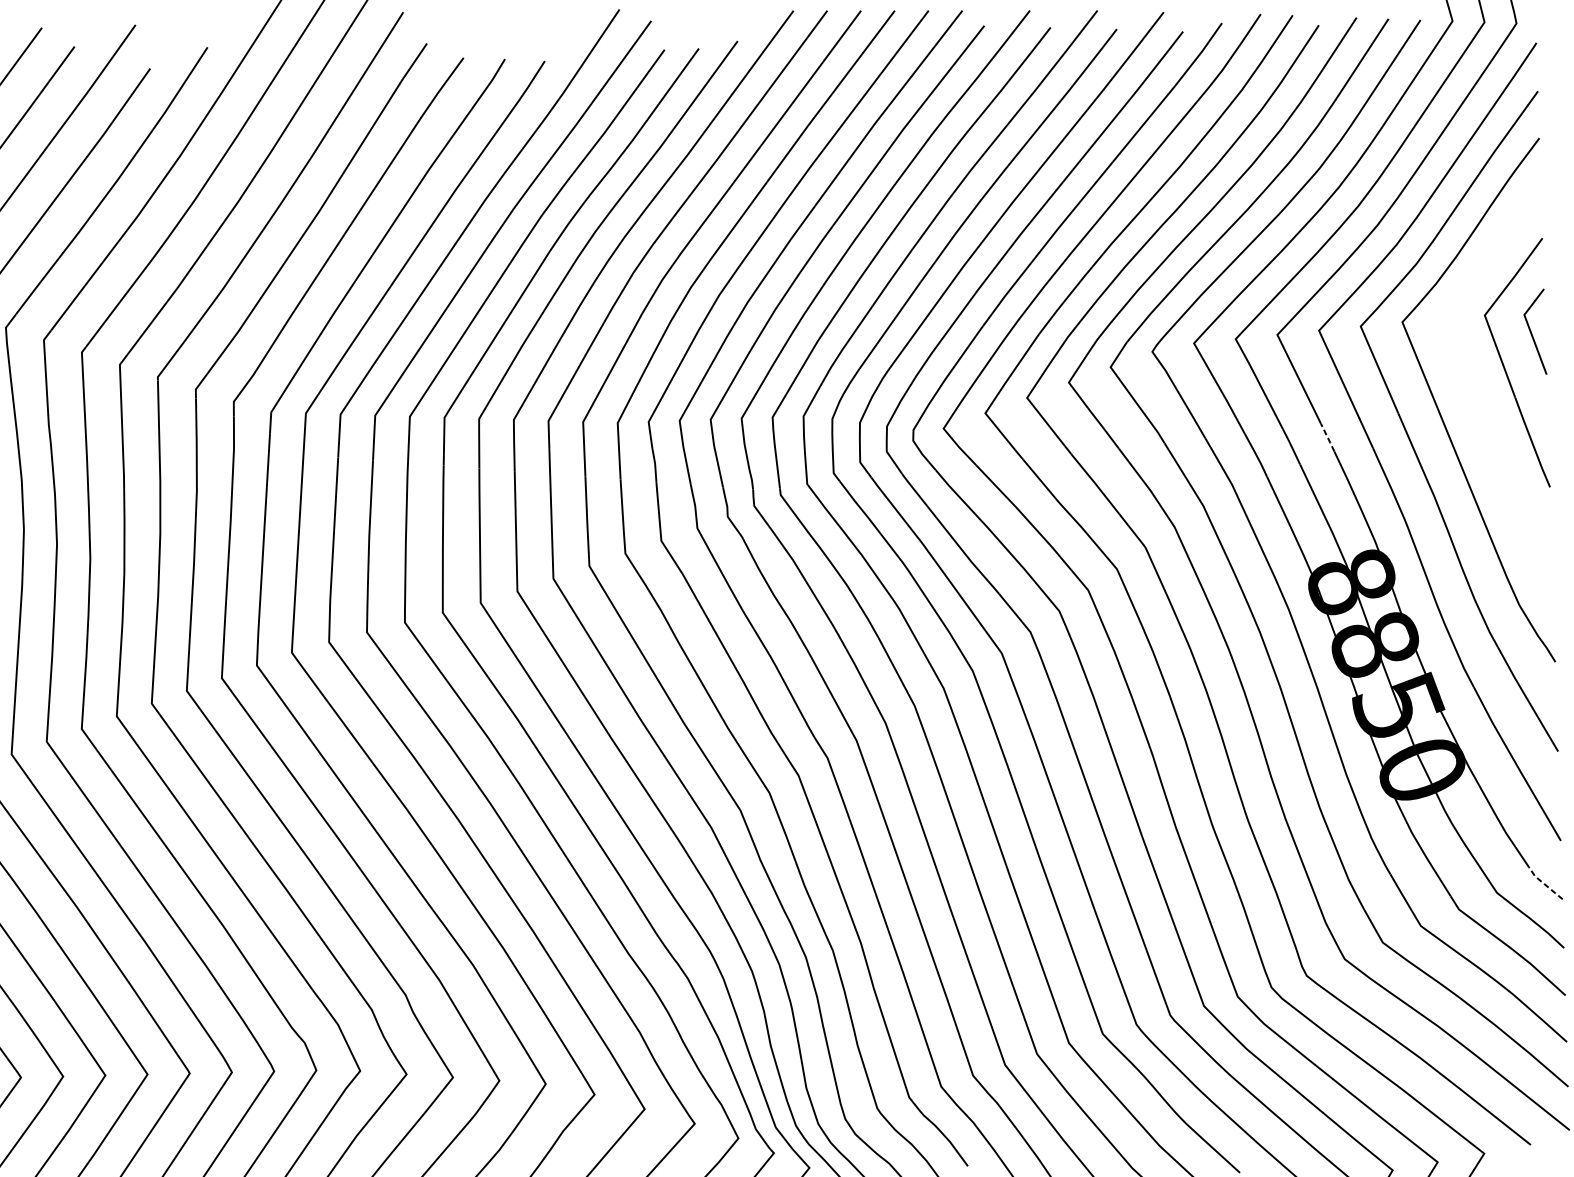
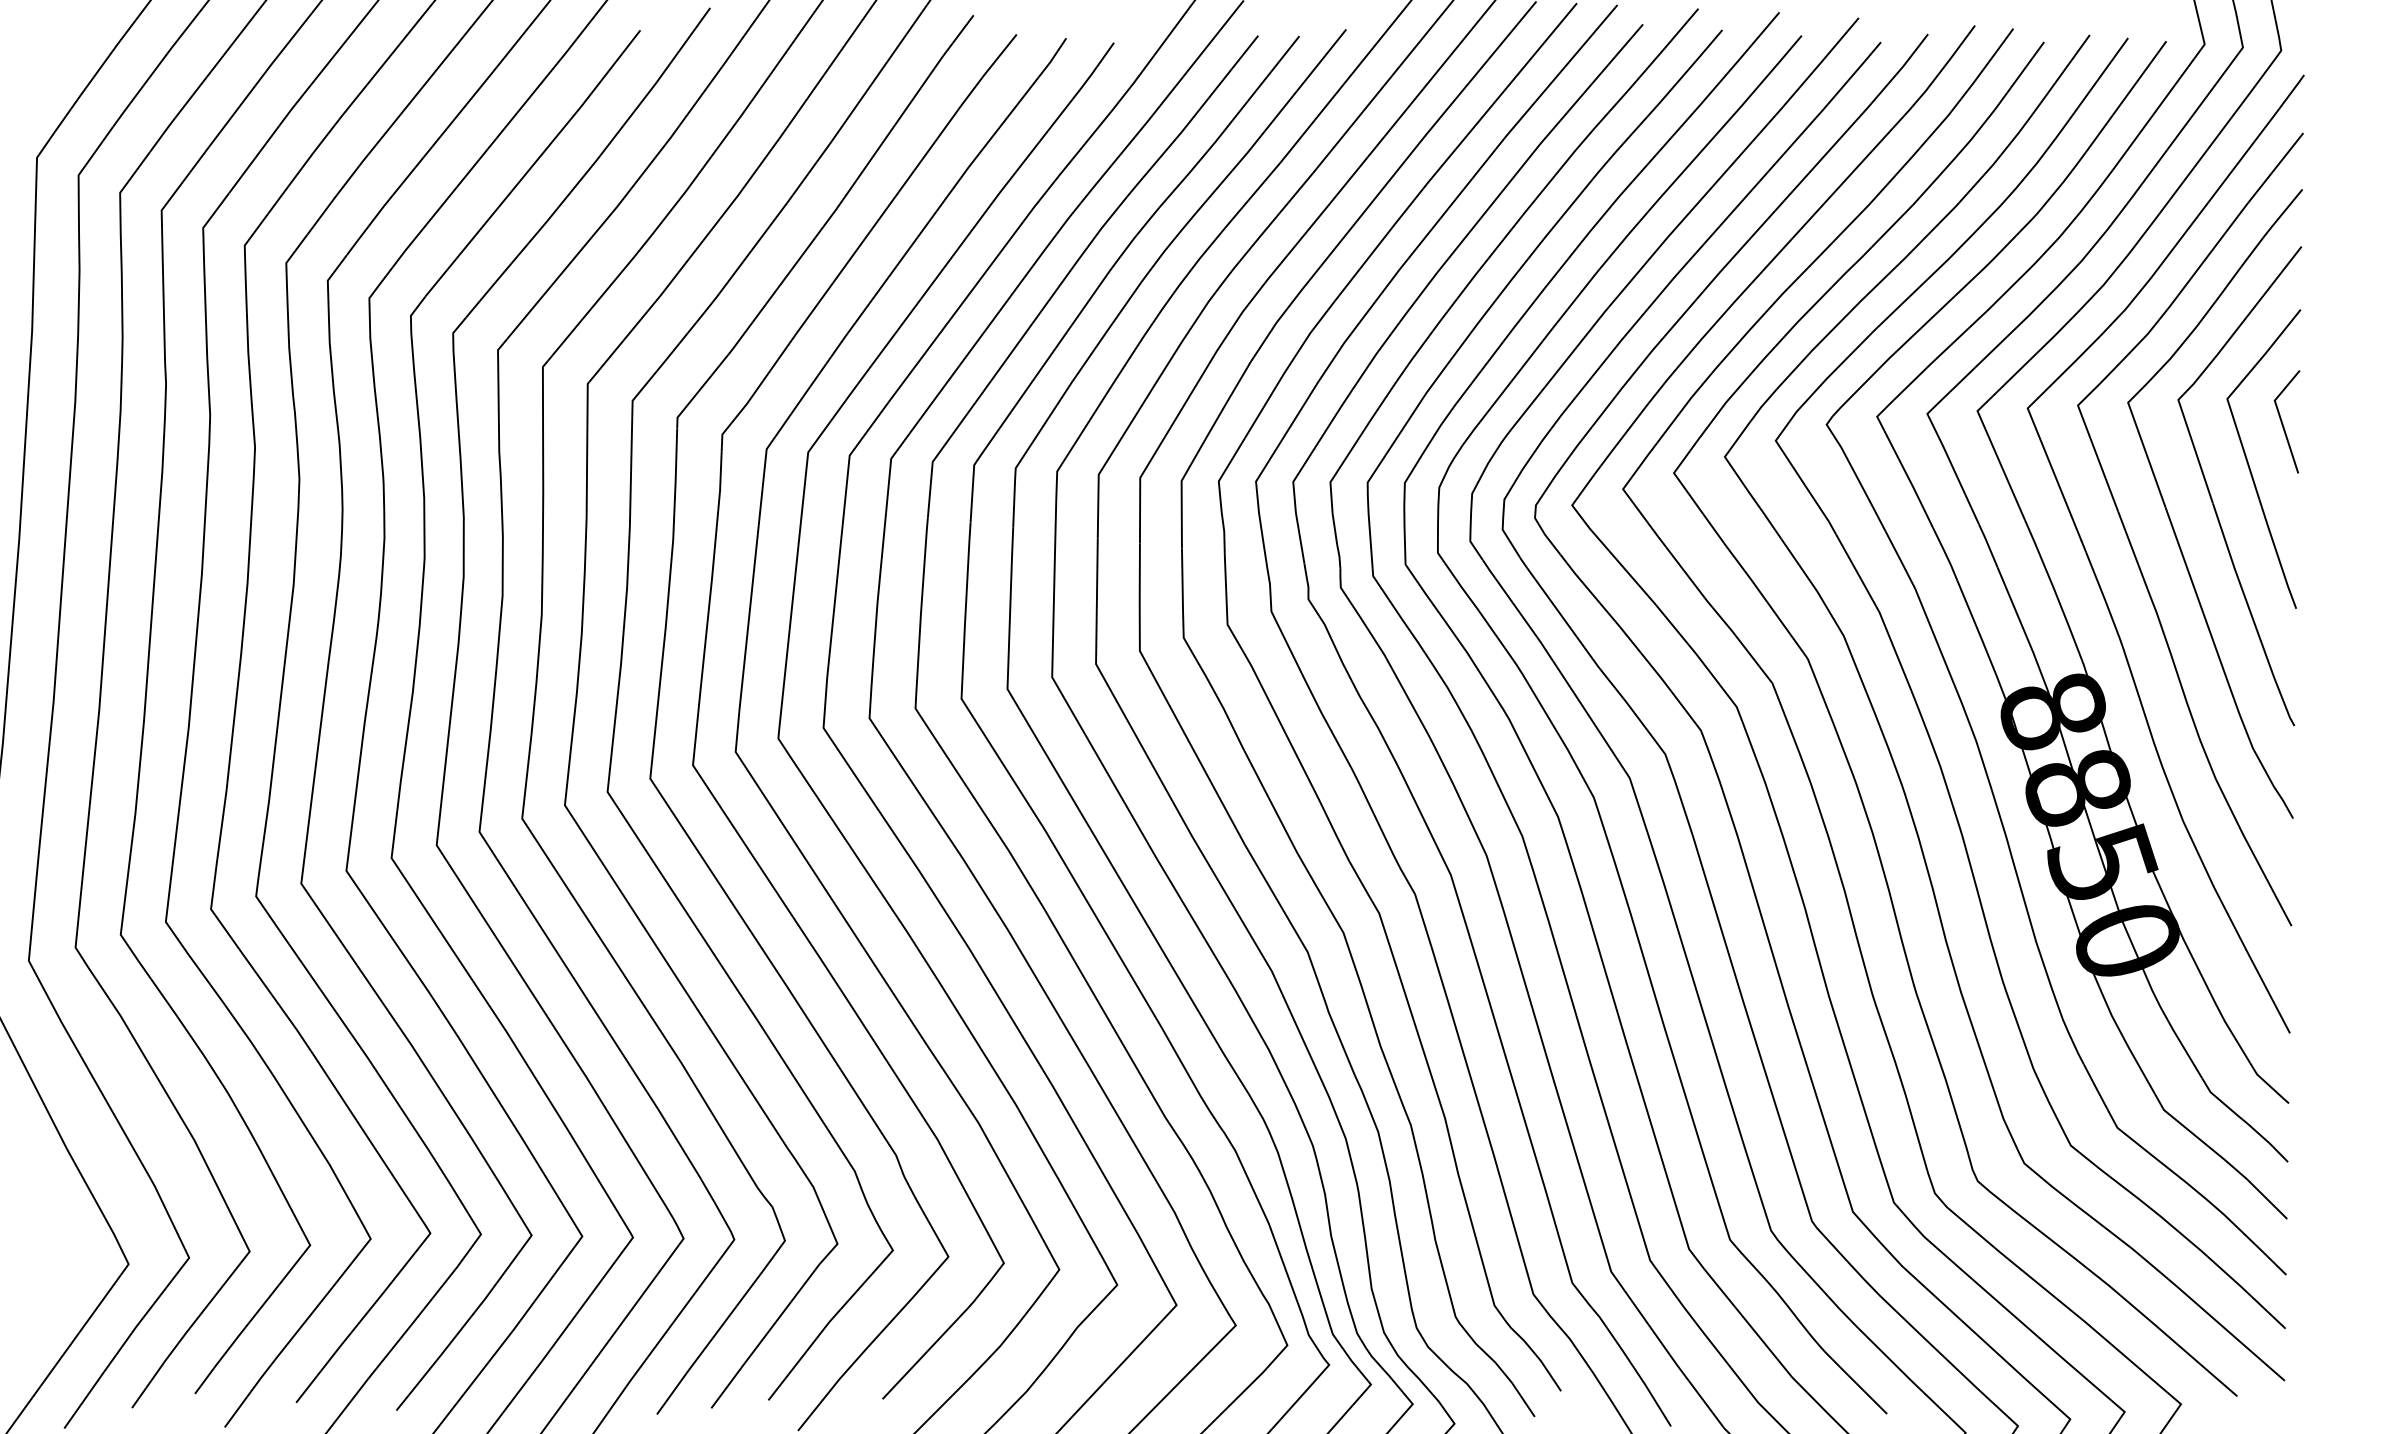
part: (1475, 396) -> (2211, 495), added
line: (1327, 438) -> (2032, 537), dashed -> solid
line: (1544, 884) -> (2268, 1084), dashed -> solid

